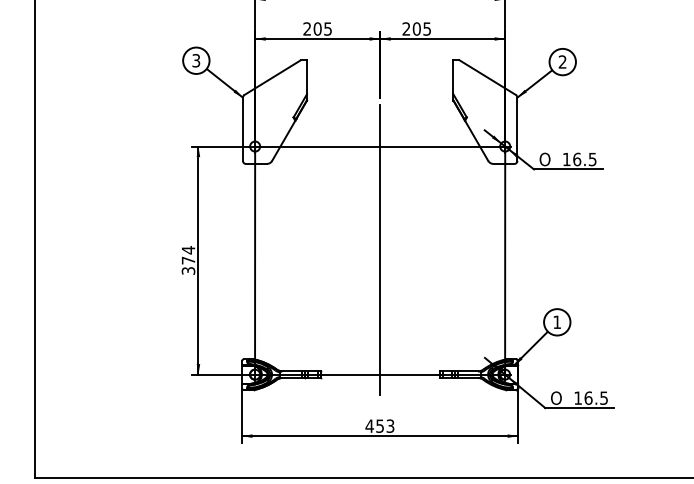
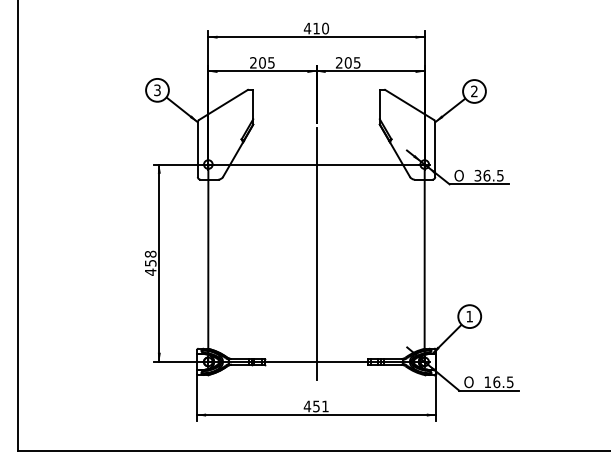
text: (566, 159) -> (477, 175), 16.5 -> 36.5
text: (188, 260) -> (150, 263), 374 -> 458
text: (390, 426) -> (325, 406), 453 -> 451

